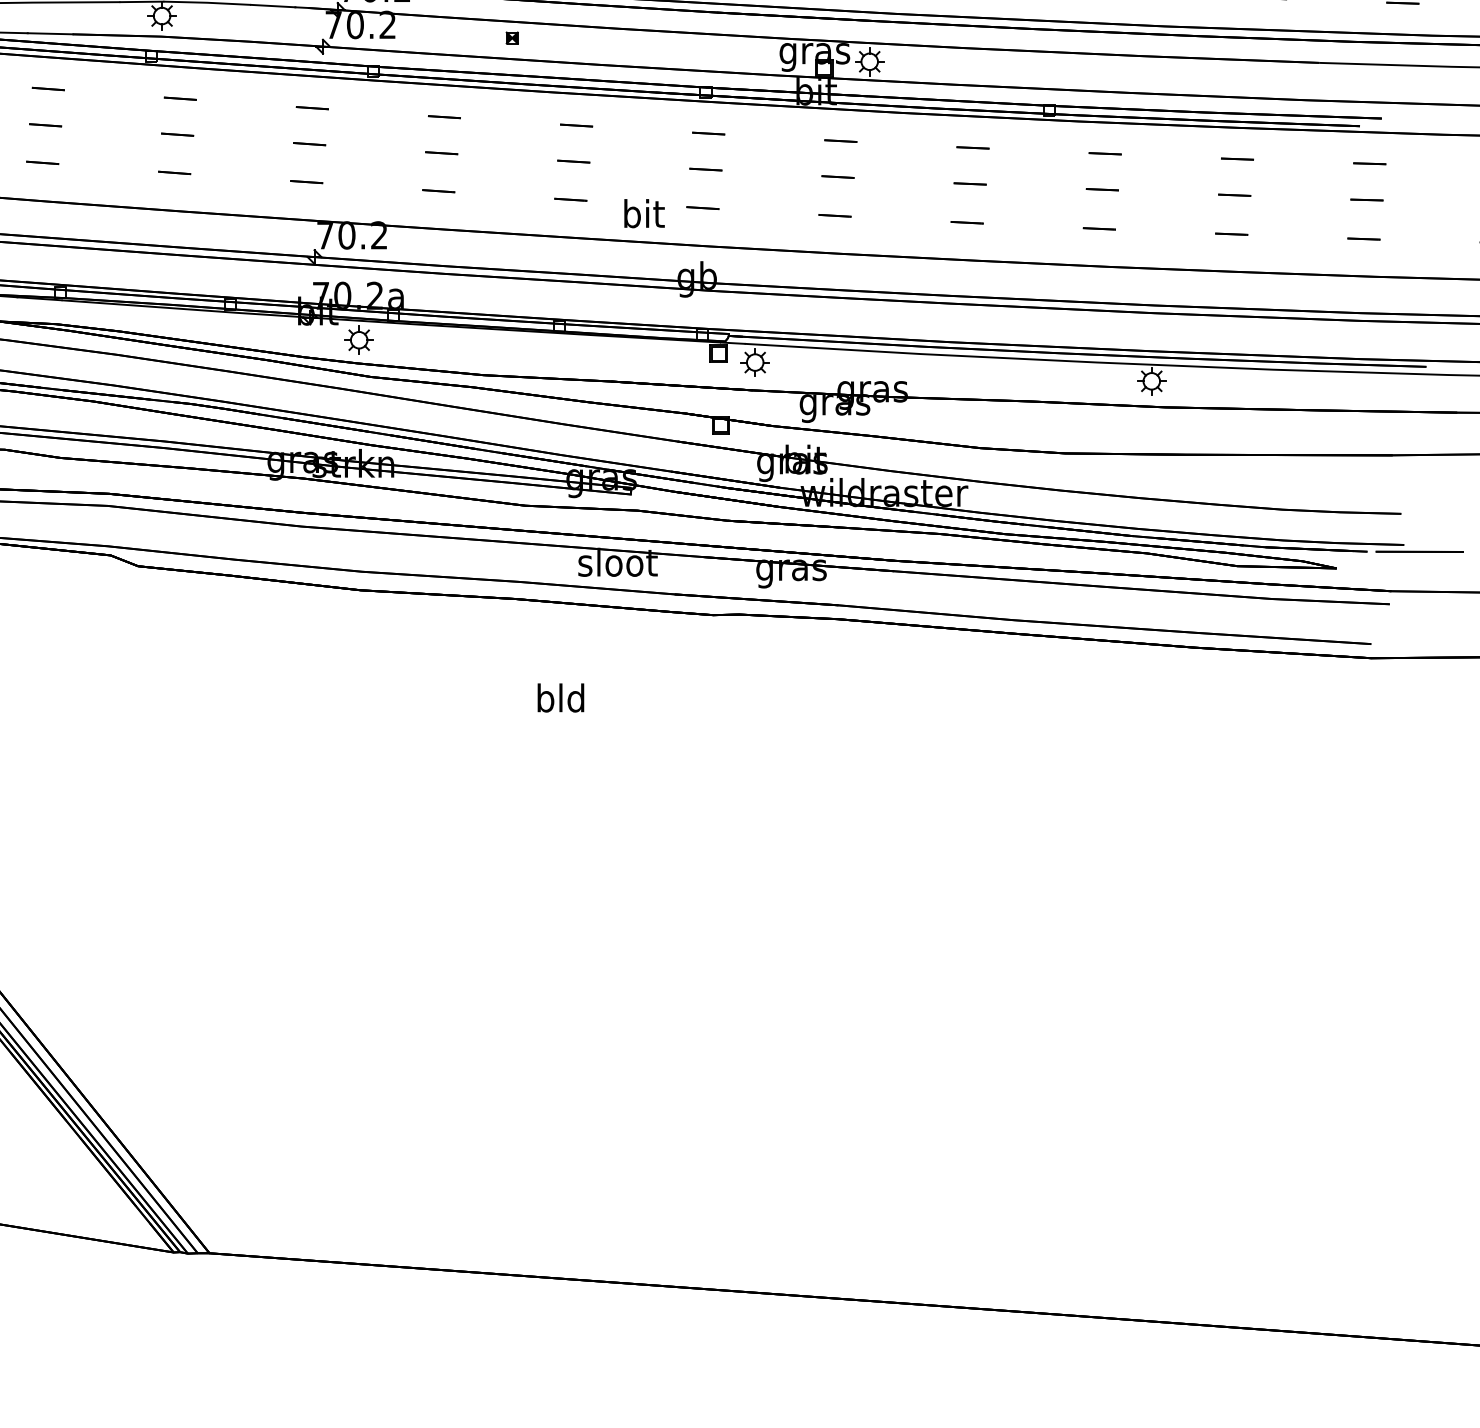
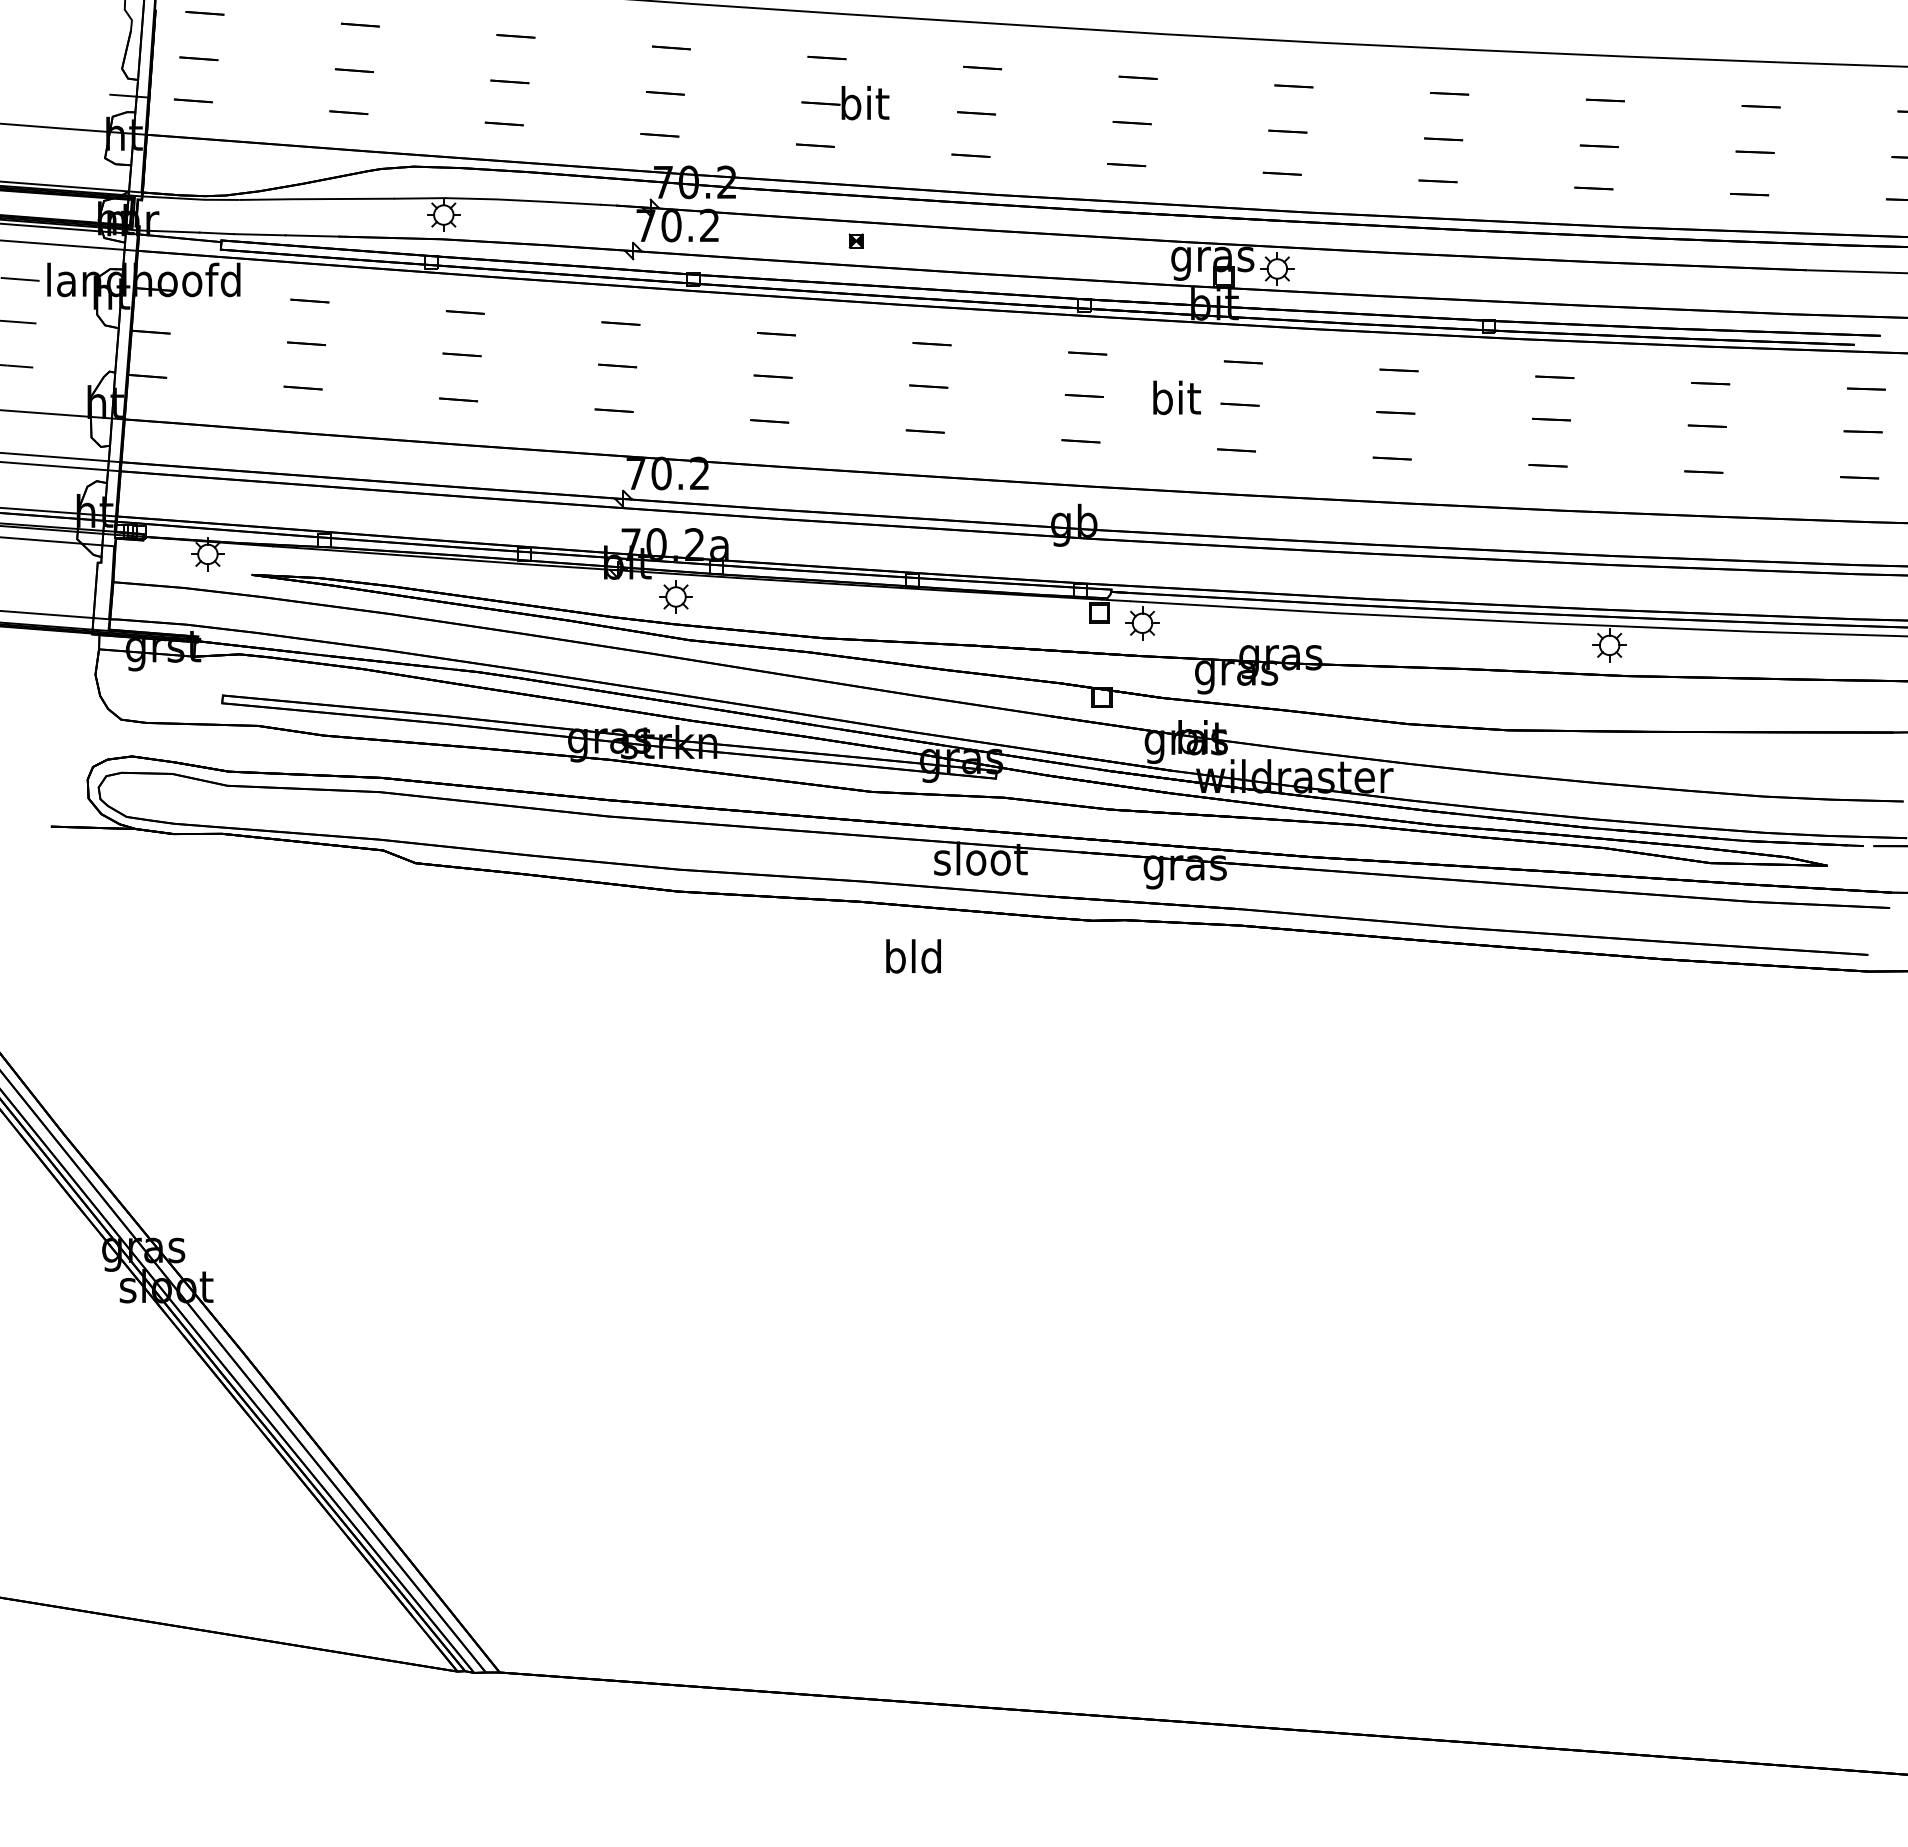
text: (643, 213) -> (1176, 397), moved
text: (560, 698) -> (913, 956), moved

